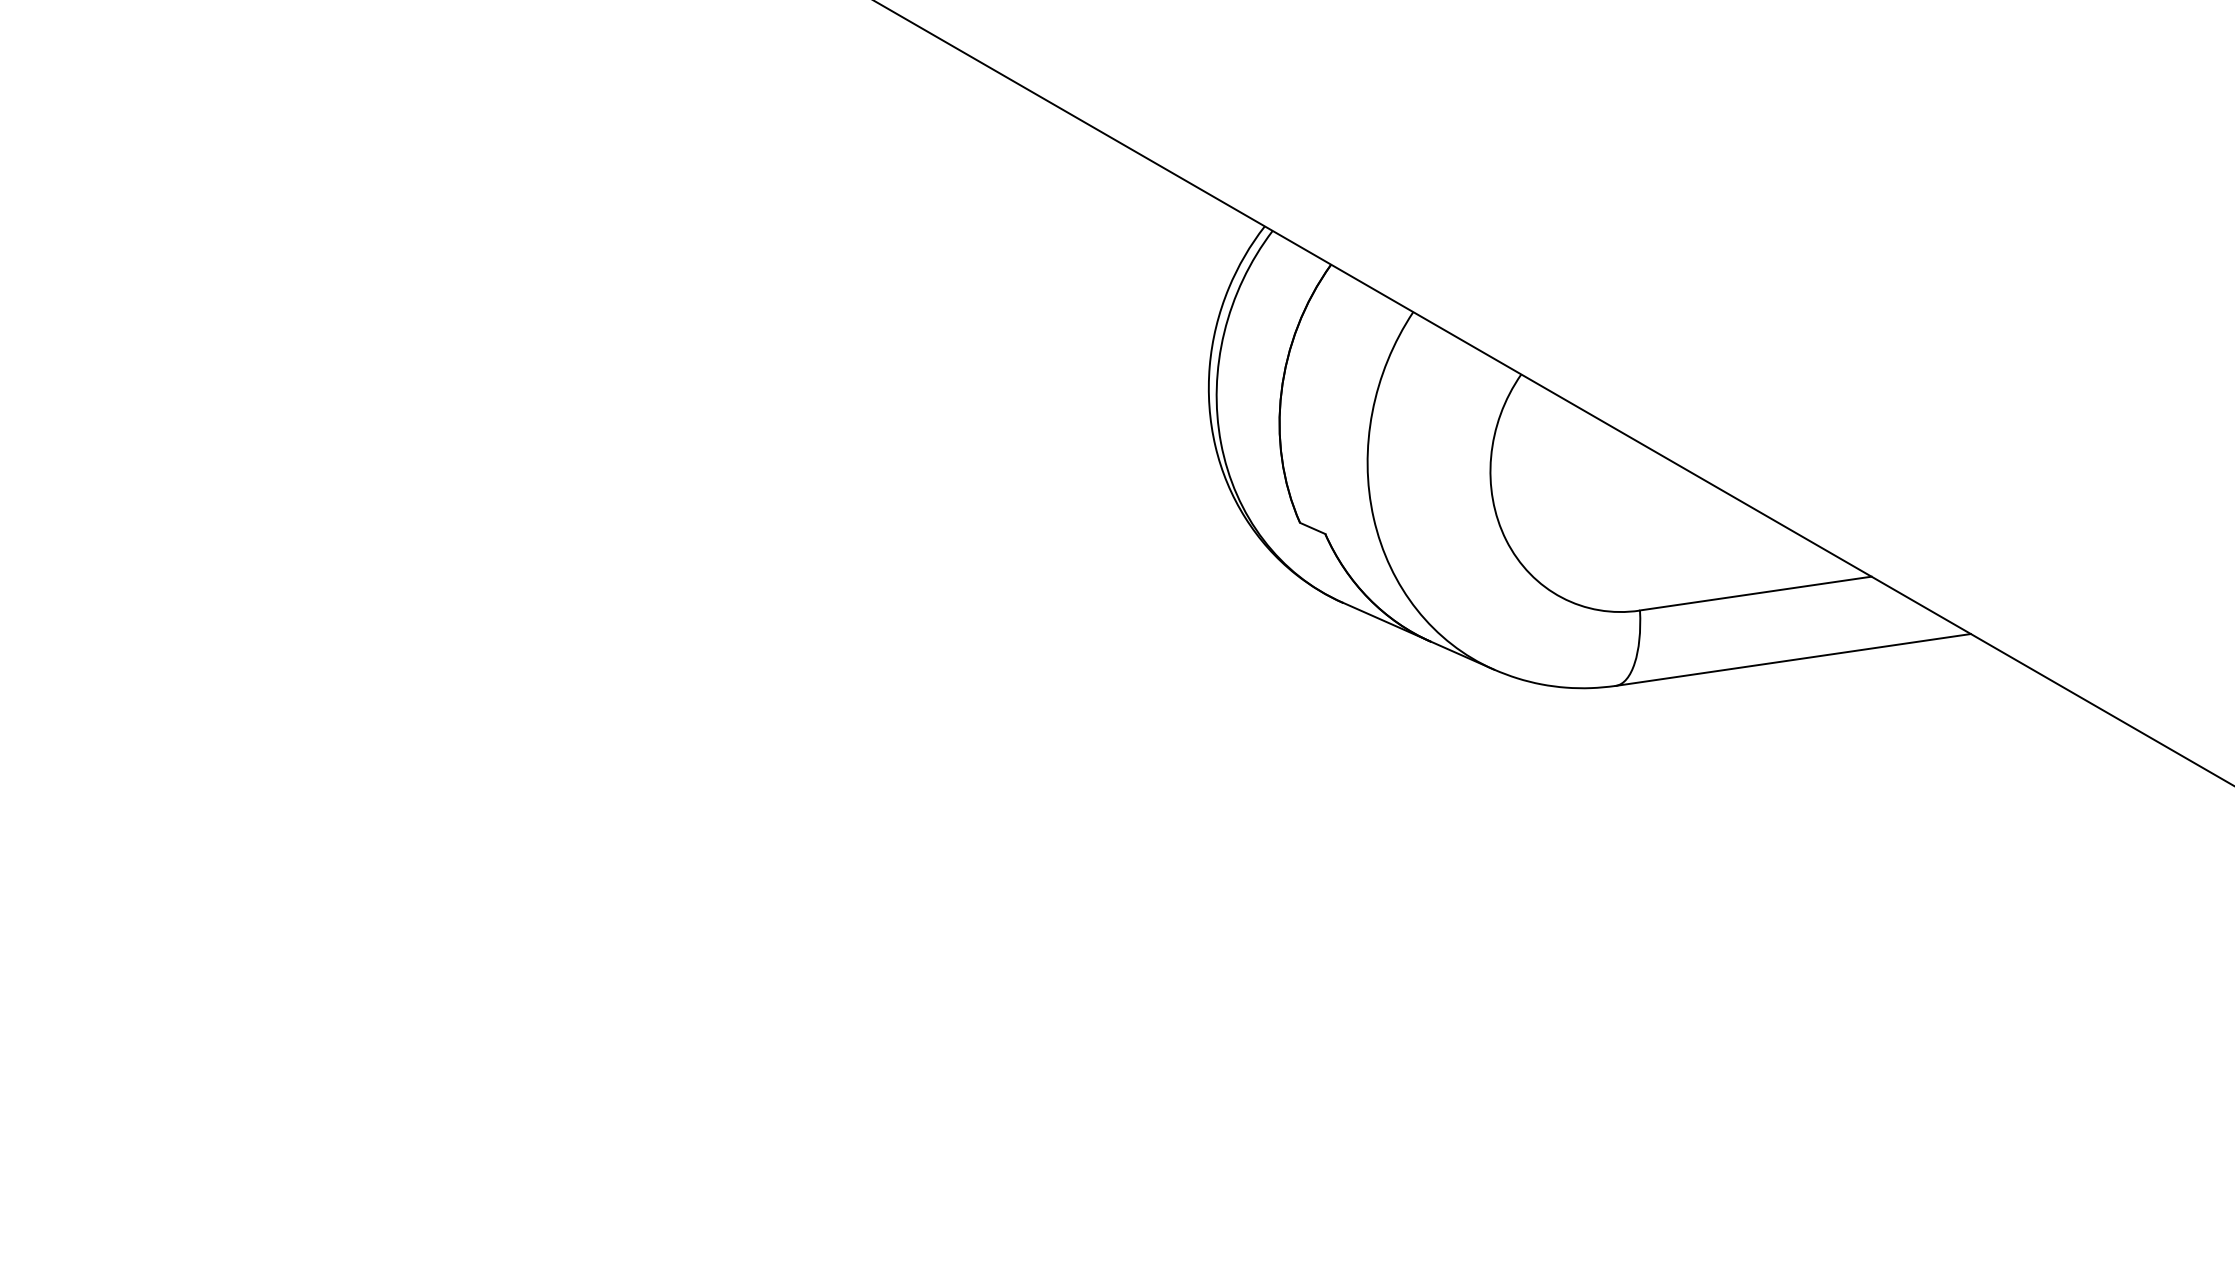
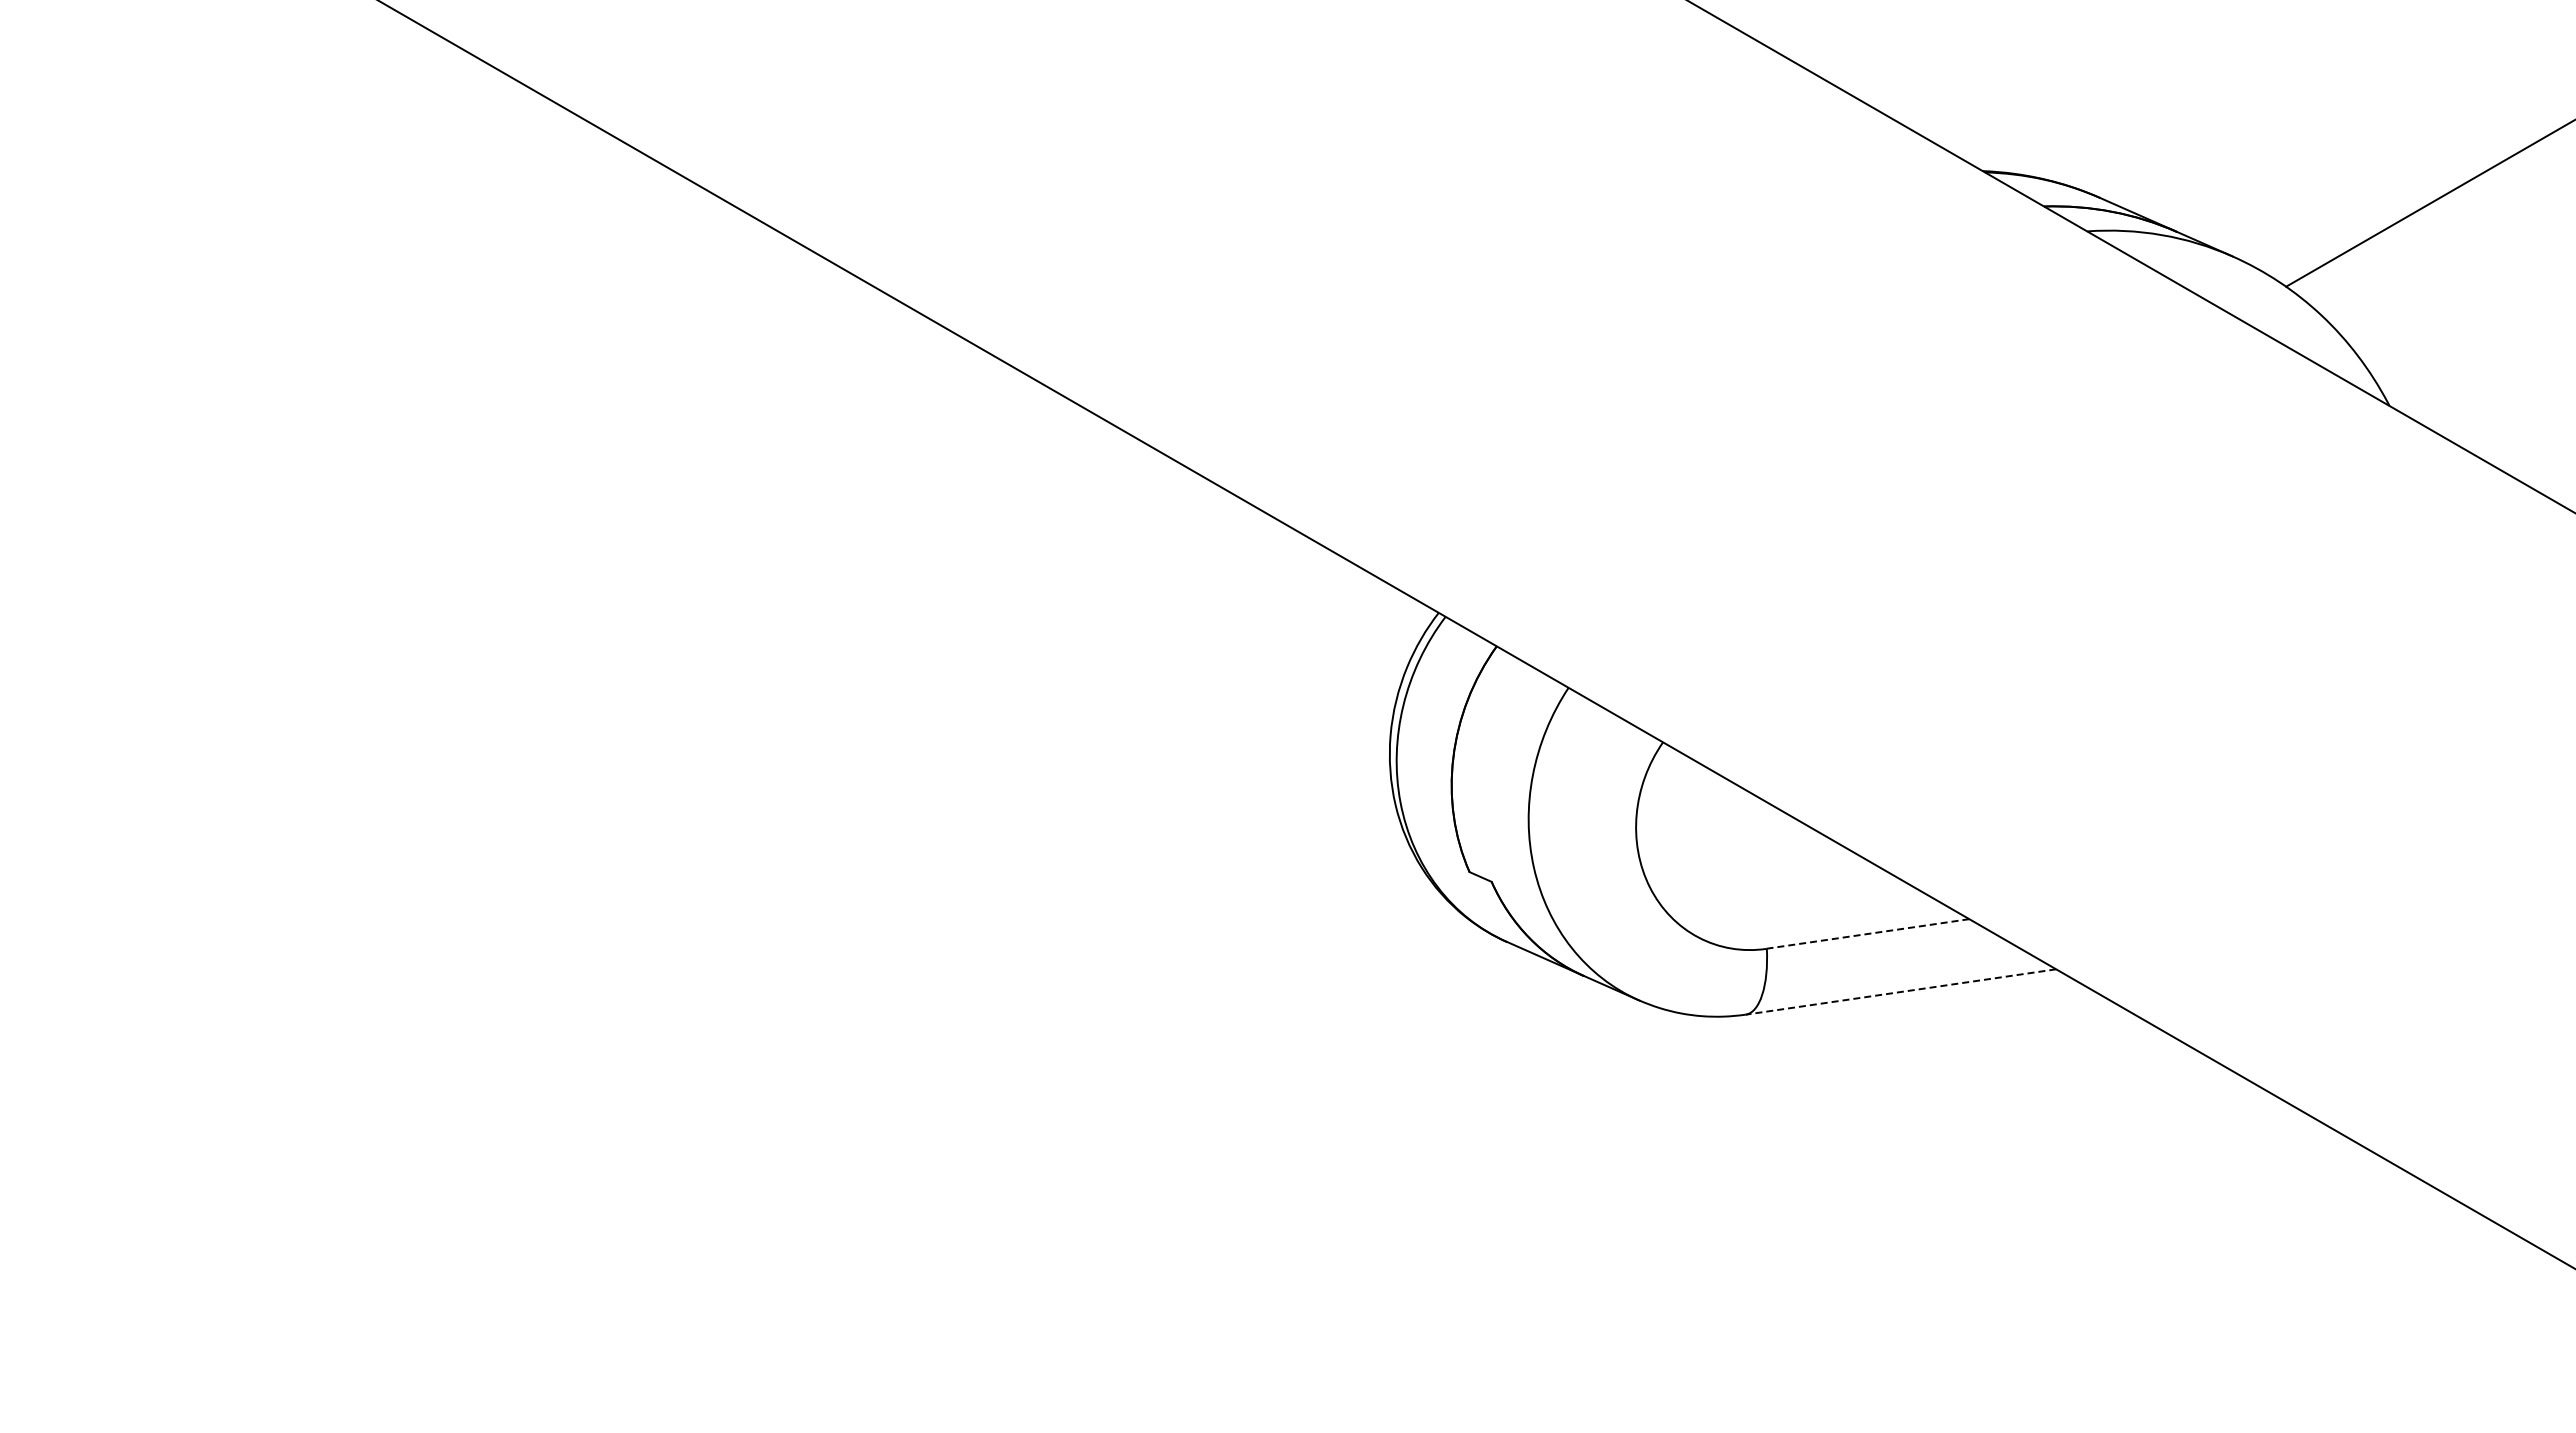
line: (1755, 594) -> (1867, 934), solid -> dashed
line: (1792, 660) -> (1900, 992), solid -> dashed

